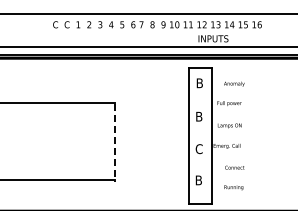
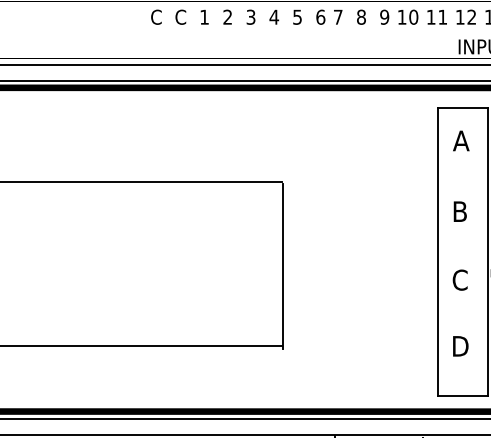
text: (199, 83) -> (460, 141), B -> A
line: (115, 142) -> (283, 266), dashed -> solid
text: (200, 180) -> (462, 346), B -> D

